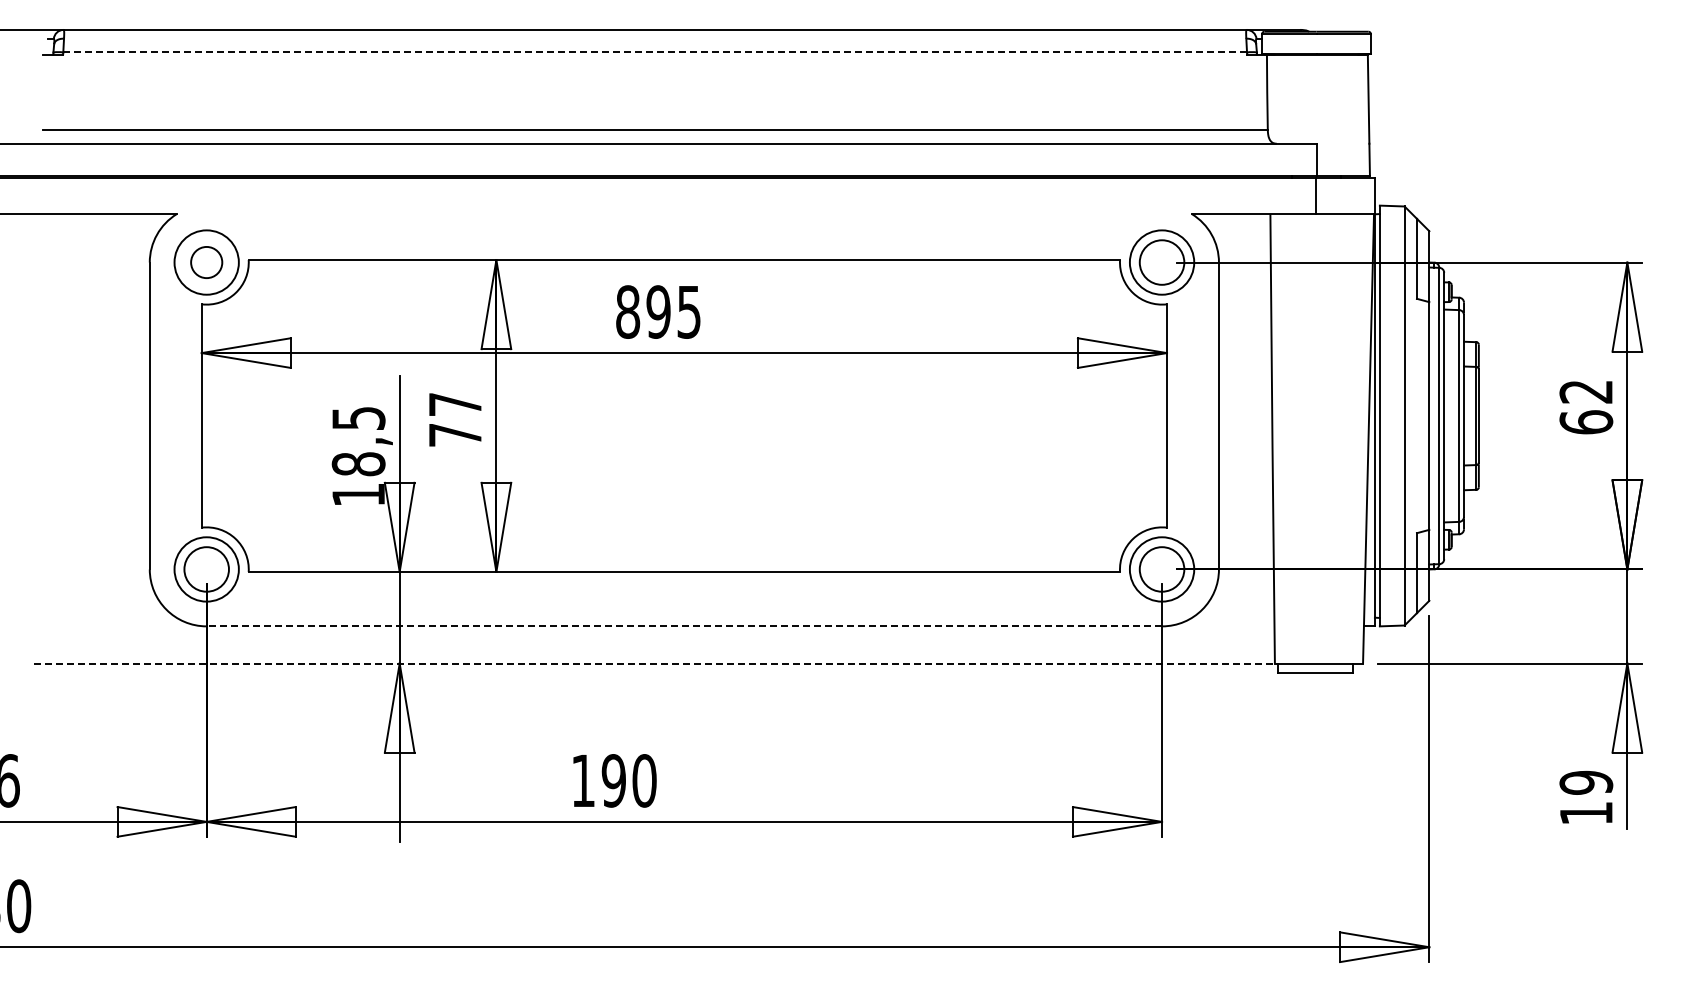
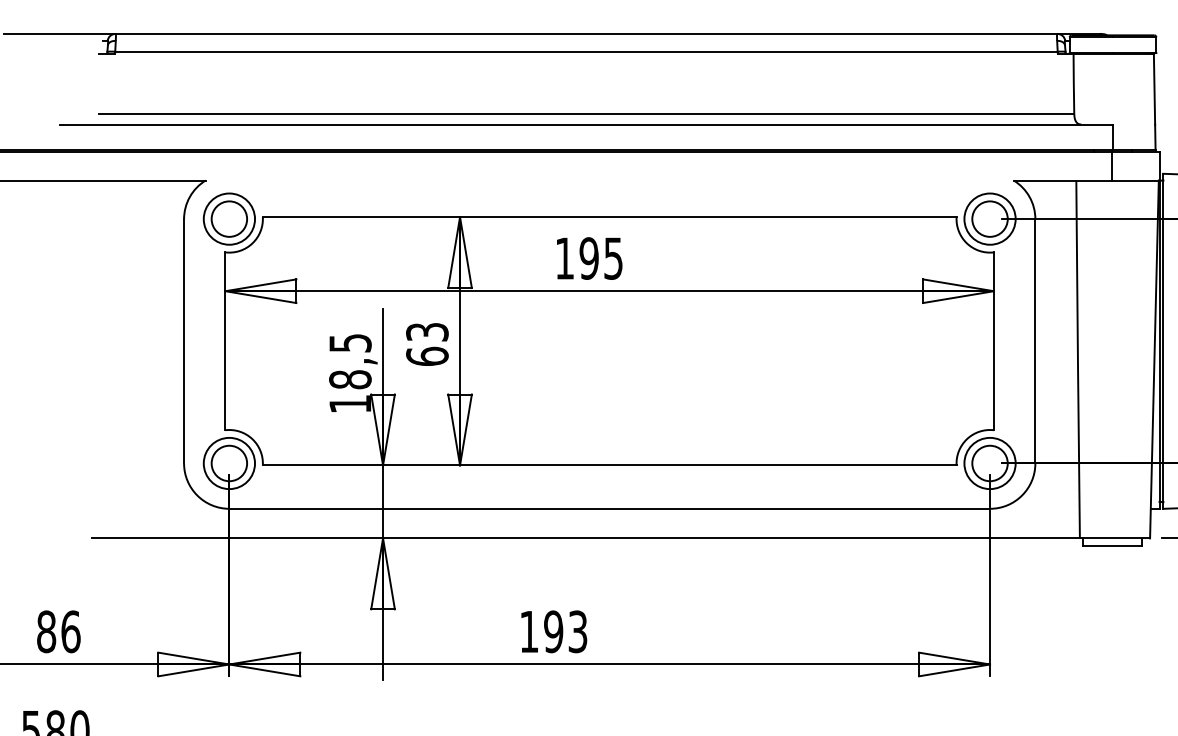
line: (655, 52) -> (586, 51), dashed -> solid
circle: (206, 262) -> (229, 219), size x1.43
text: (628, 311) -> (565, 258), 895 -> 195
text: (455, 420) -> (427, 344), 77 -> 63
line: (684, 626) -> (609, 508), dashed -> solid
line: (655, 663) -> (586, 538), dashed -> solid
text: (644, 780) -> (577, 631), 190 -> 193

